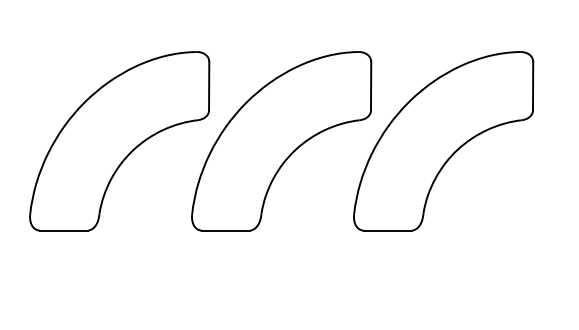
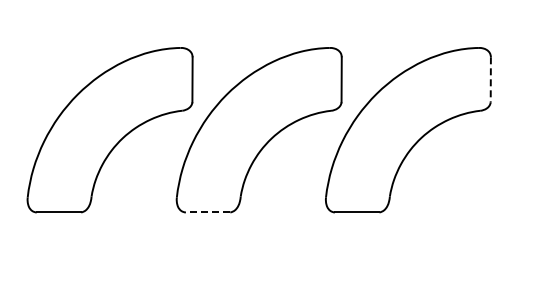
line: (532, 86) -> (490, 79), solid -> dashed
line: (225, 230) -> (207, 212), solid -> dashed

